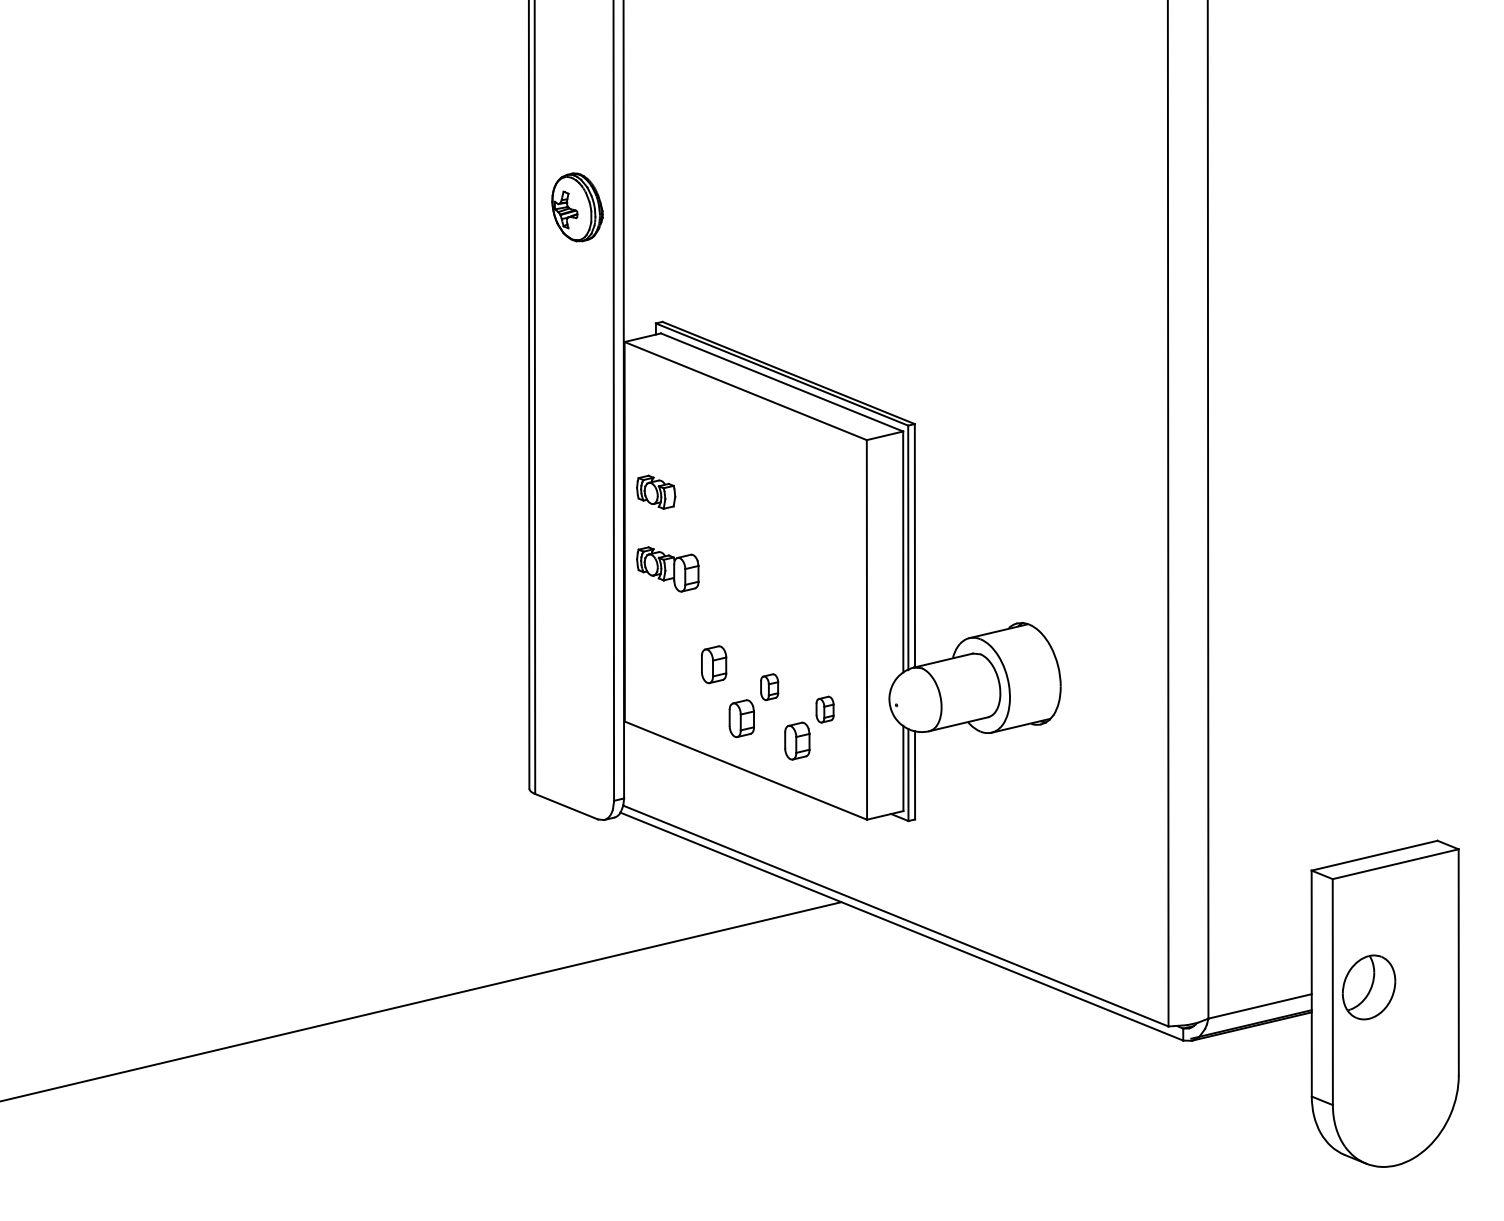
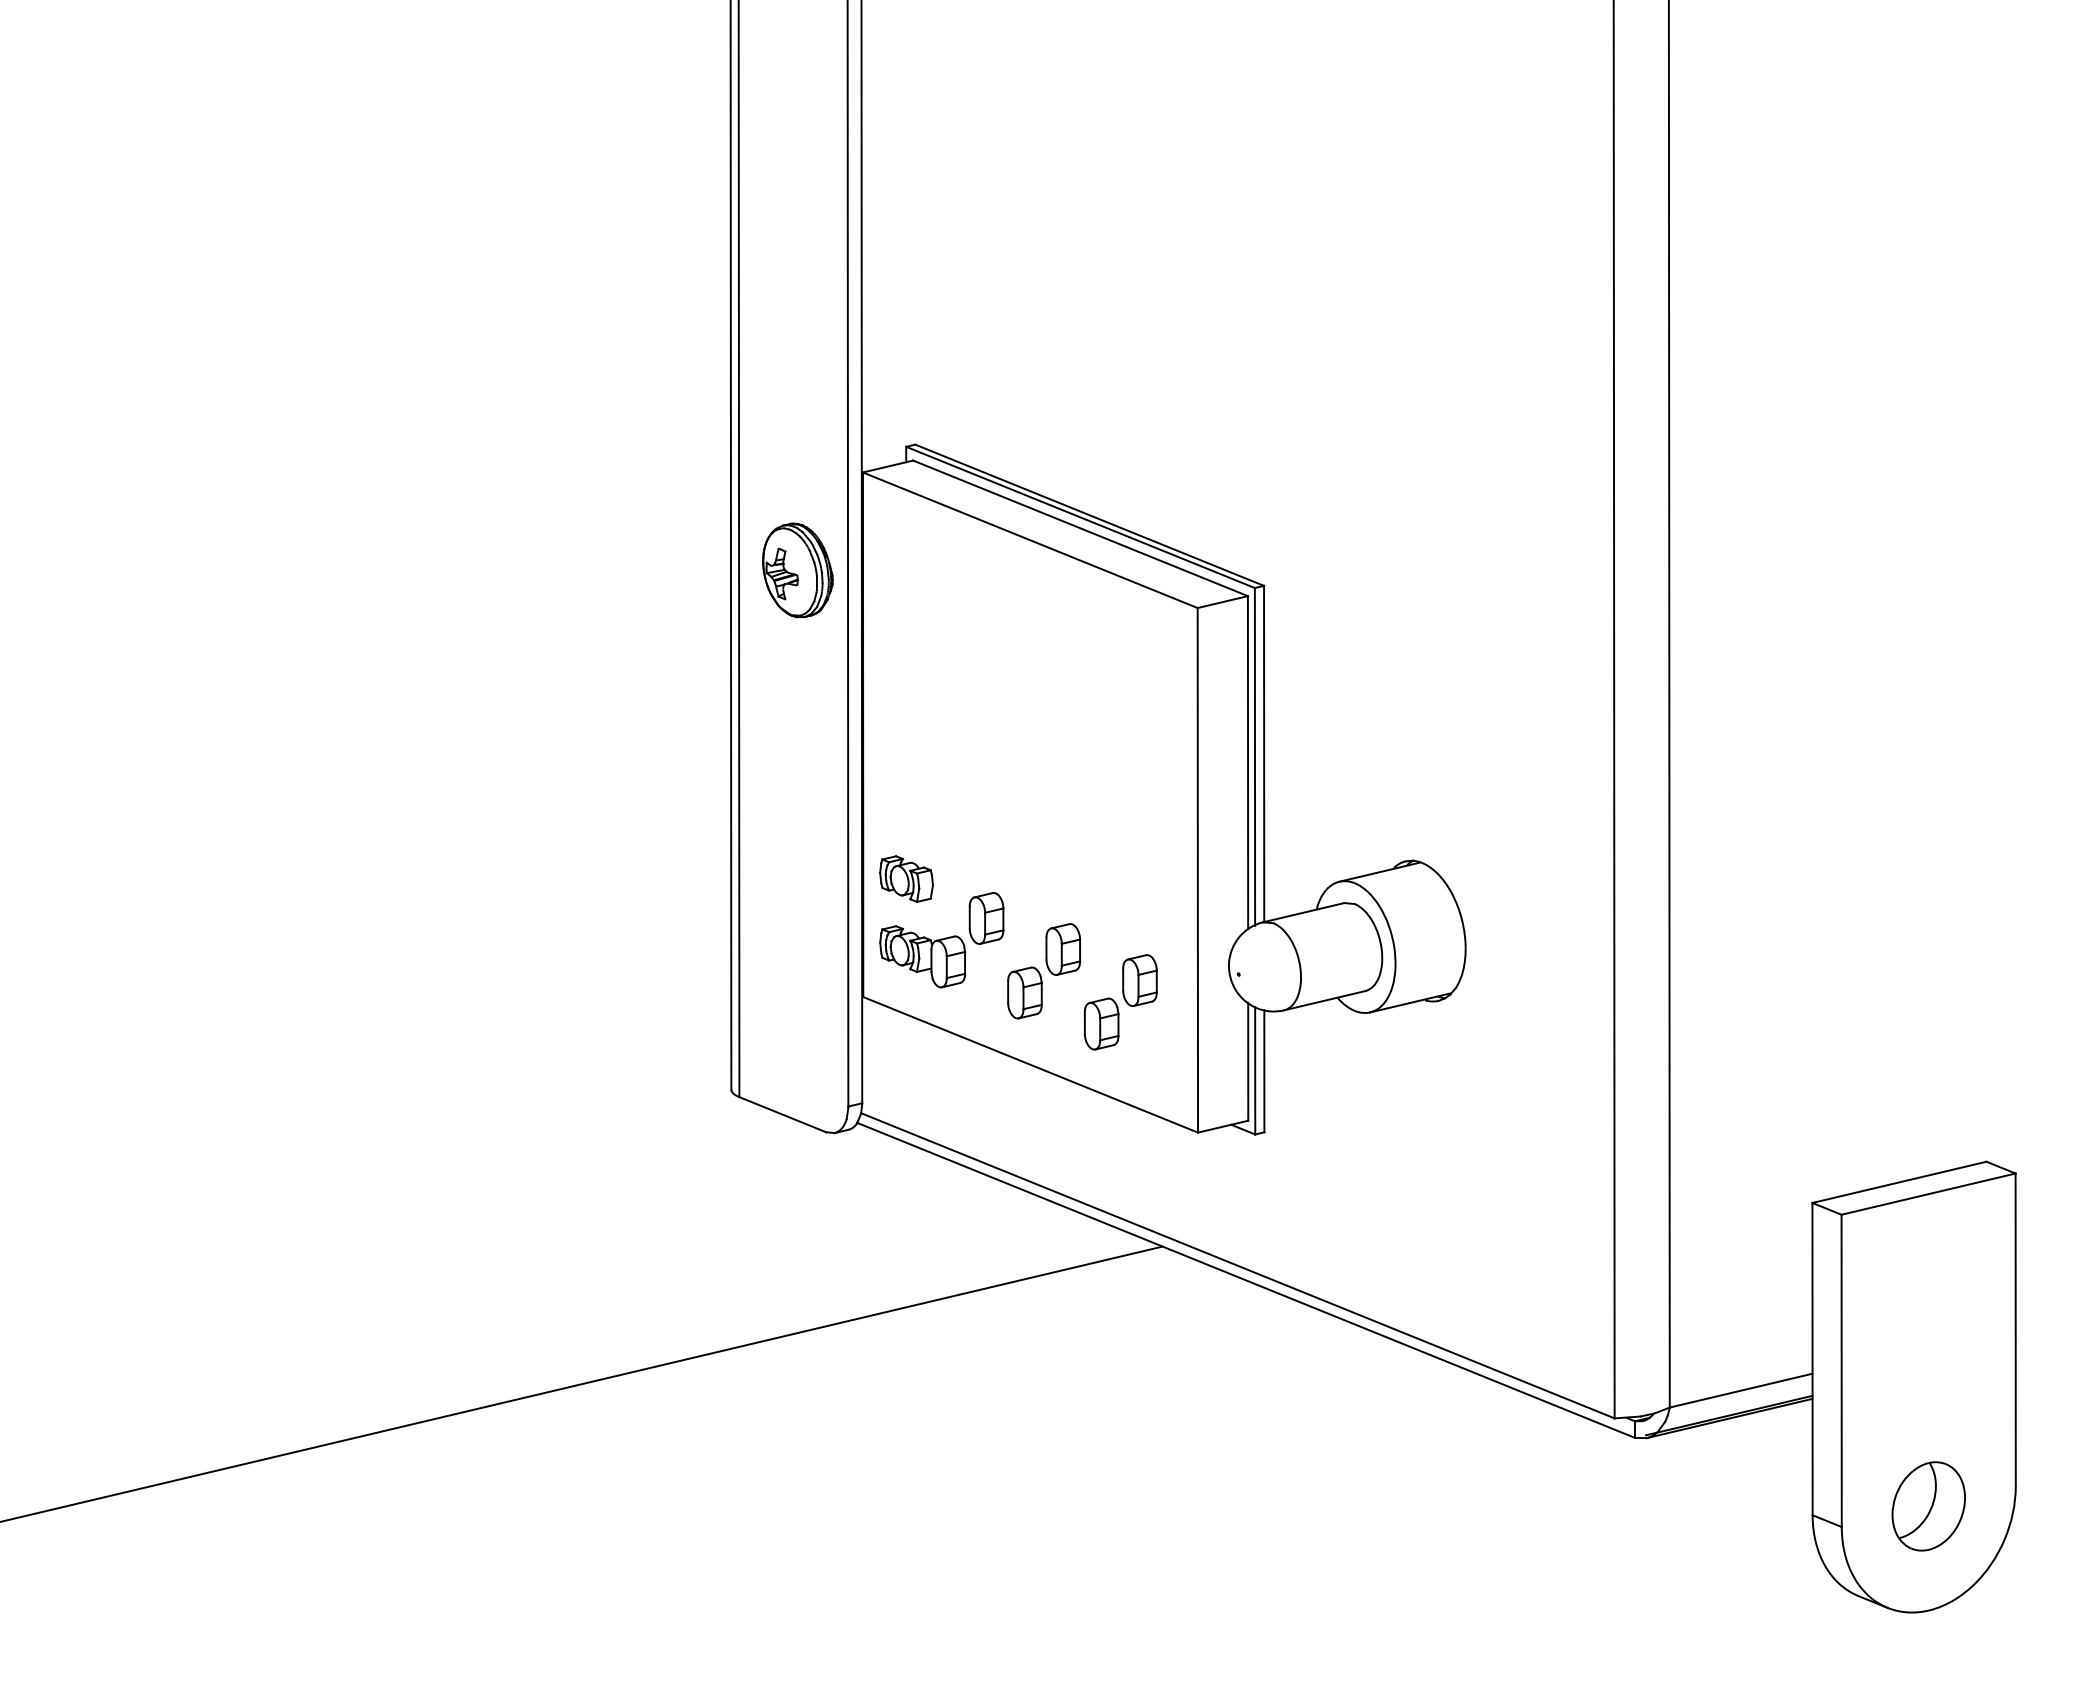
part: (577, 207) -> (797, 570), moved
part: (656, 491) -> (906, 878), moved
part: (667, 569) -> (922, 956), moved
part: (769, 687) -> (1063, 949), size x1.43
part: (824, 709) -> (1139, 980), size x1.43
part: (1368, 987) -> (1928, 1506), moved

